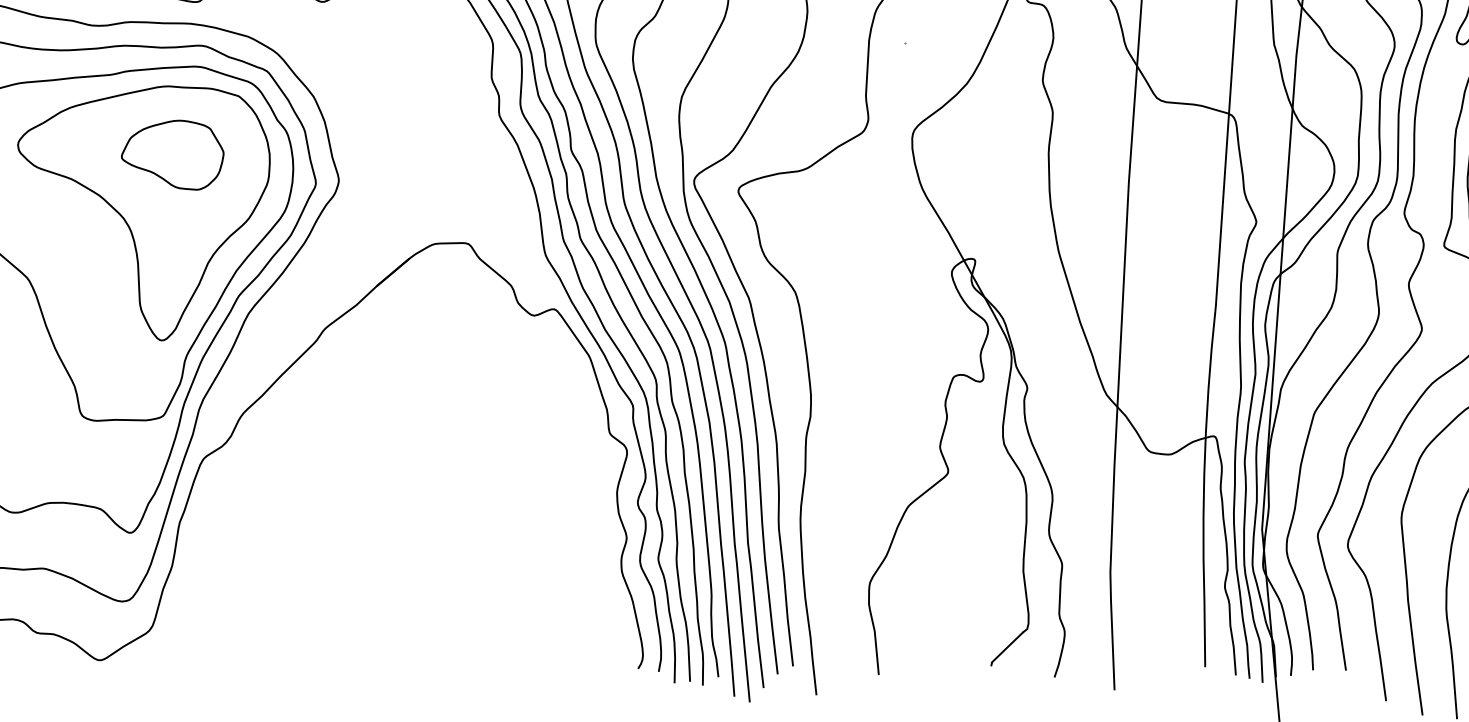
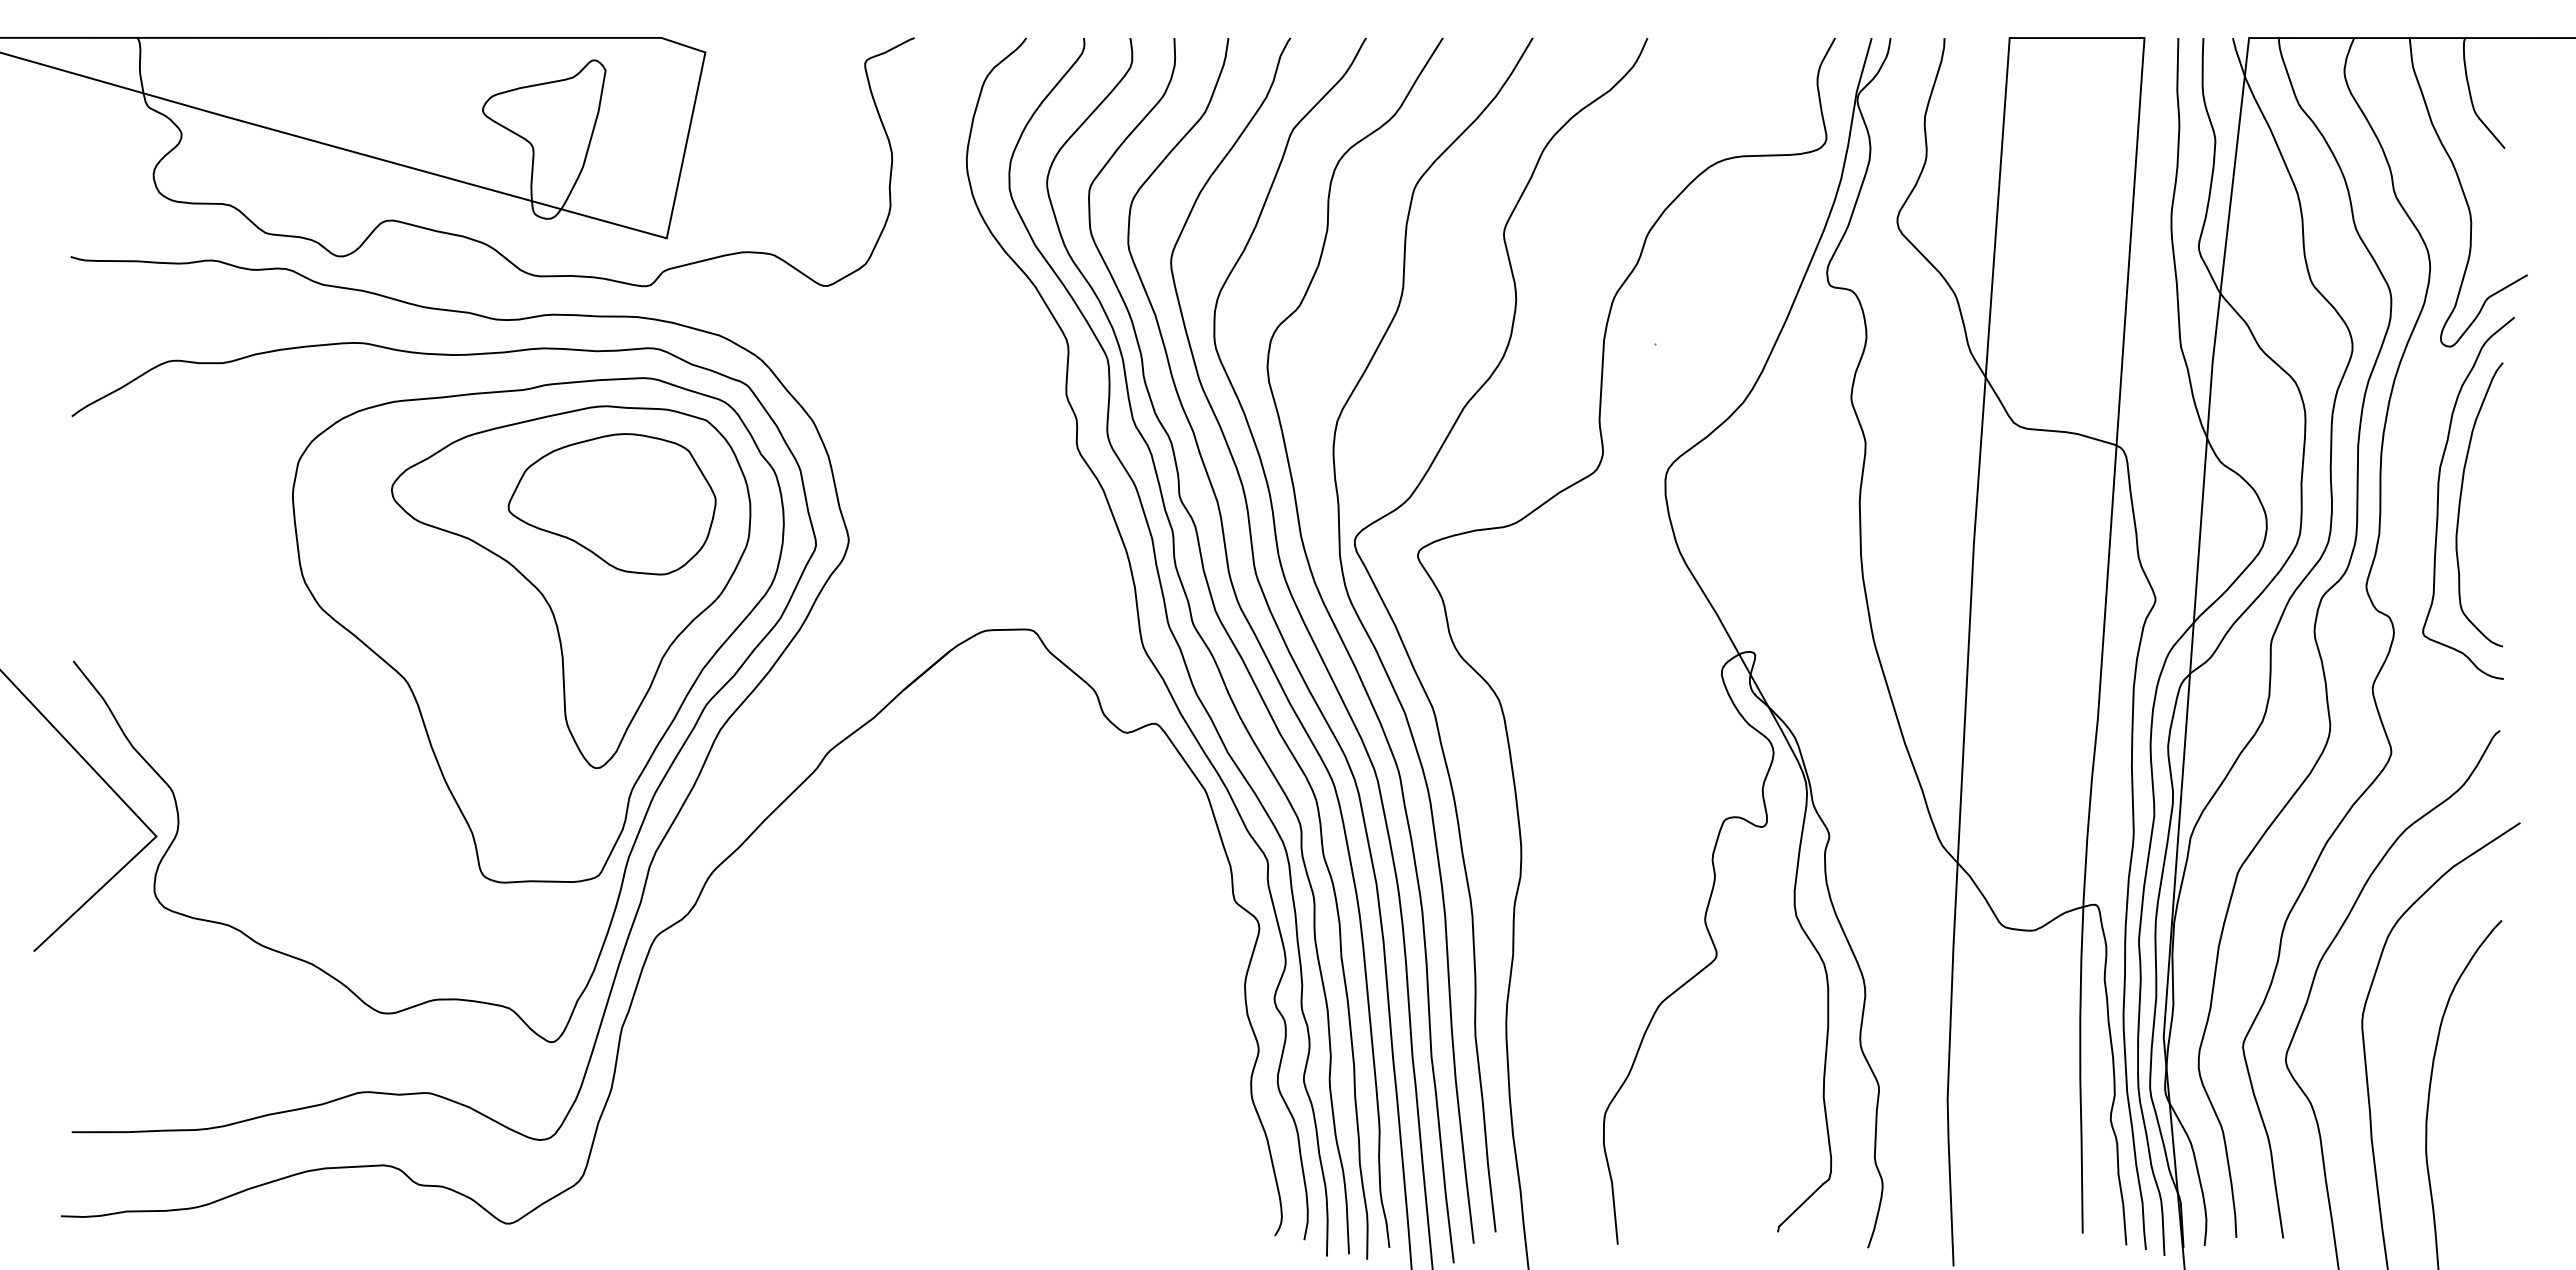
part: (172, 155) -> (611, 504), size x1.43

